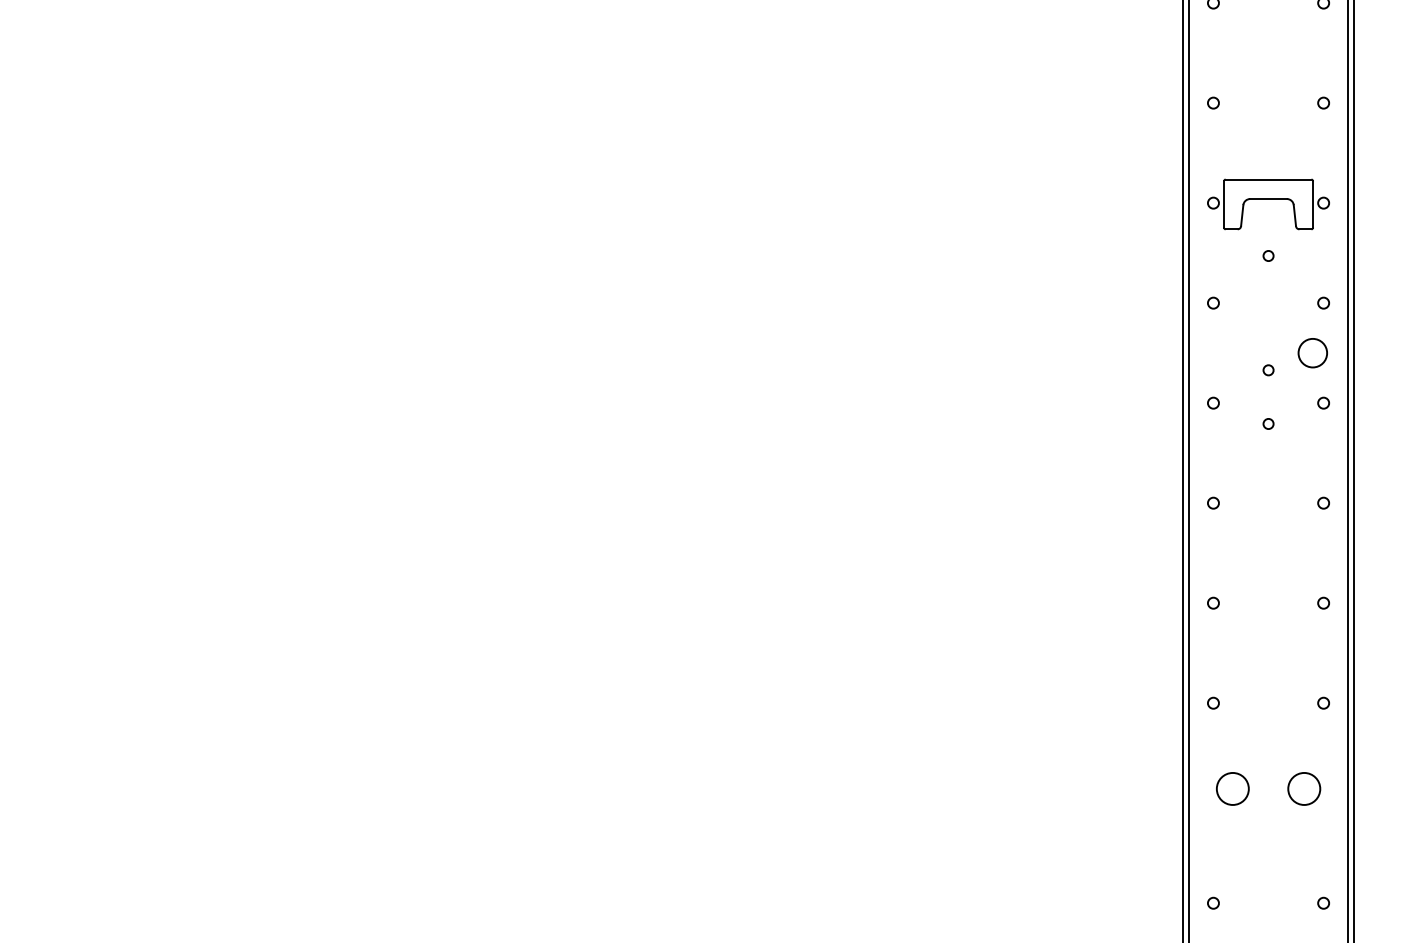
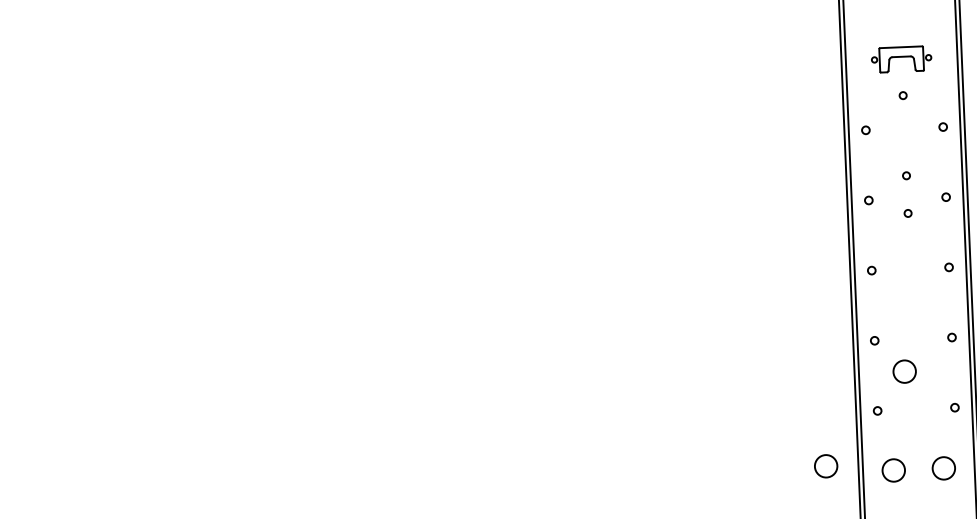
part: (1268, 204) -> (901, 59), size x0.7
circle: (1312, 353) -> (936, 162), removed
circle: (1254, 648) -> (904, 371), added
circle: (1136, 778) -> (825, 465), added

